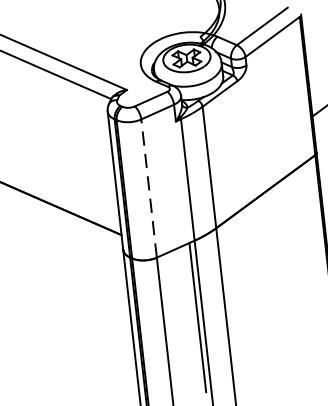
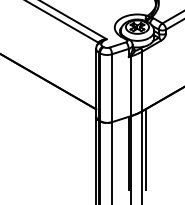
line: (150, 188) -> (112, 88), dashed -> solid
line: (233, 305) -> (146, 149), added

